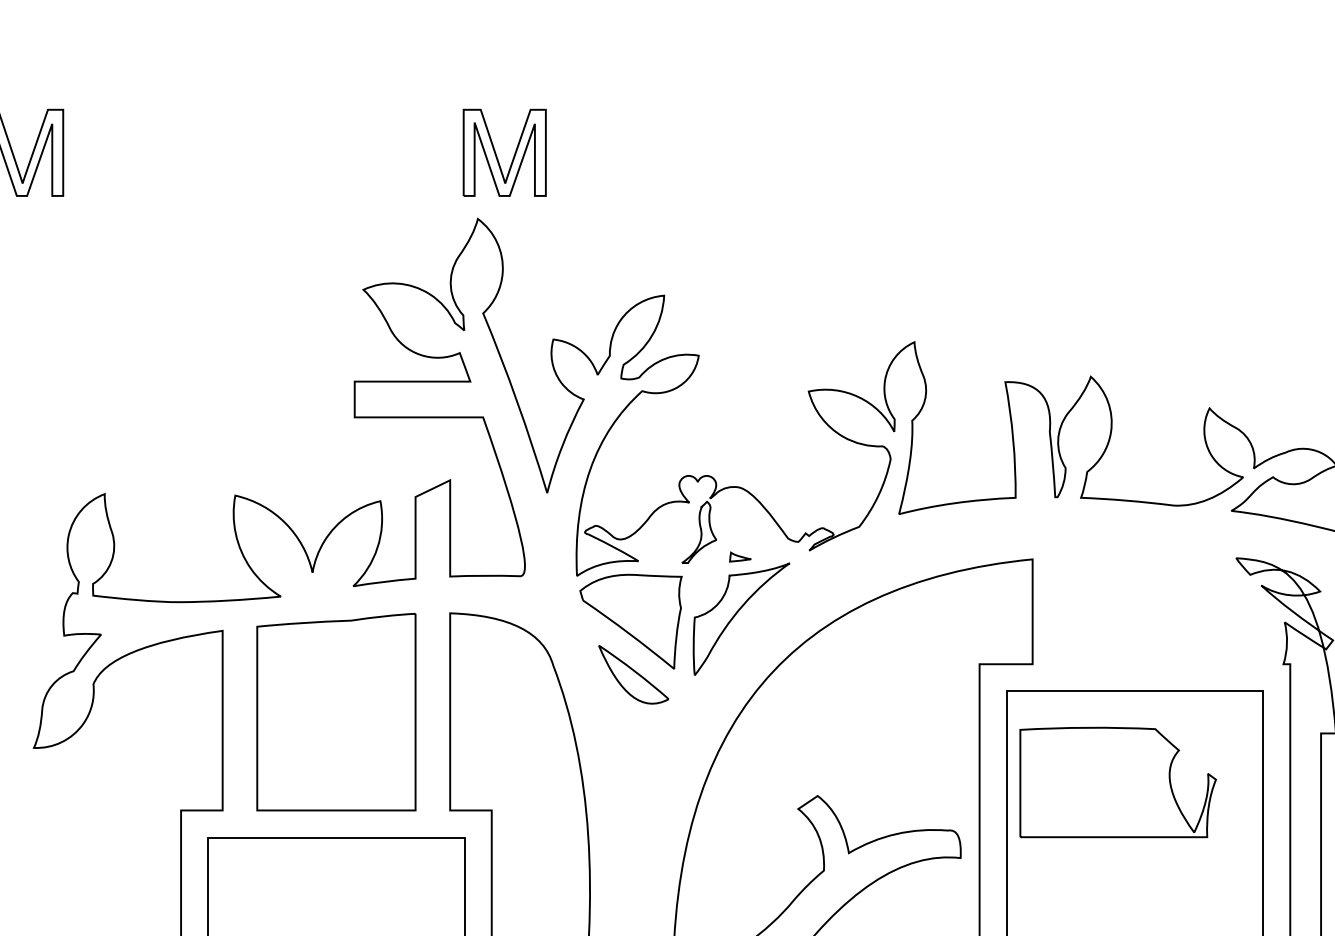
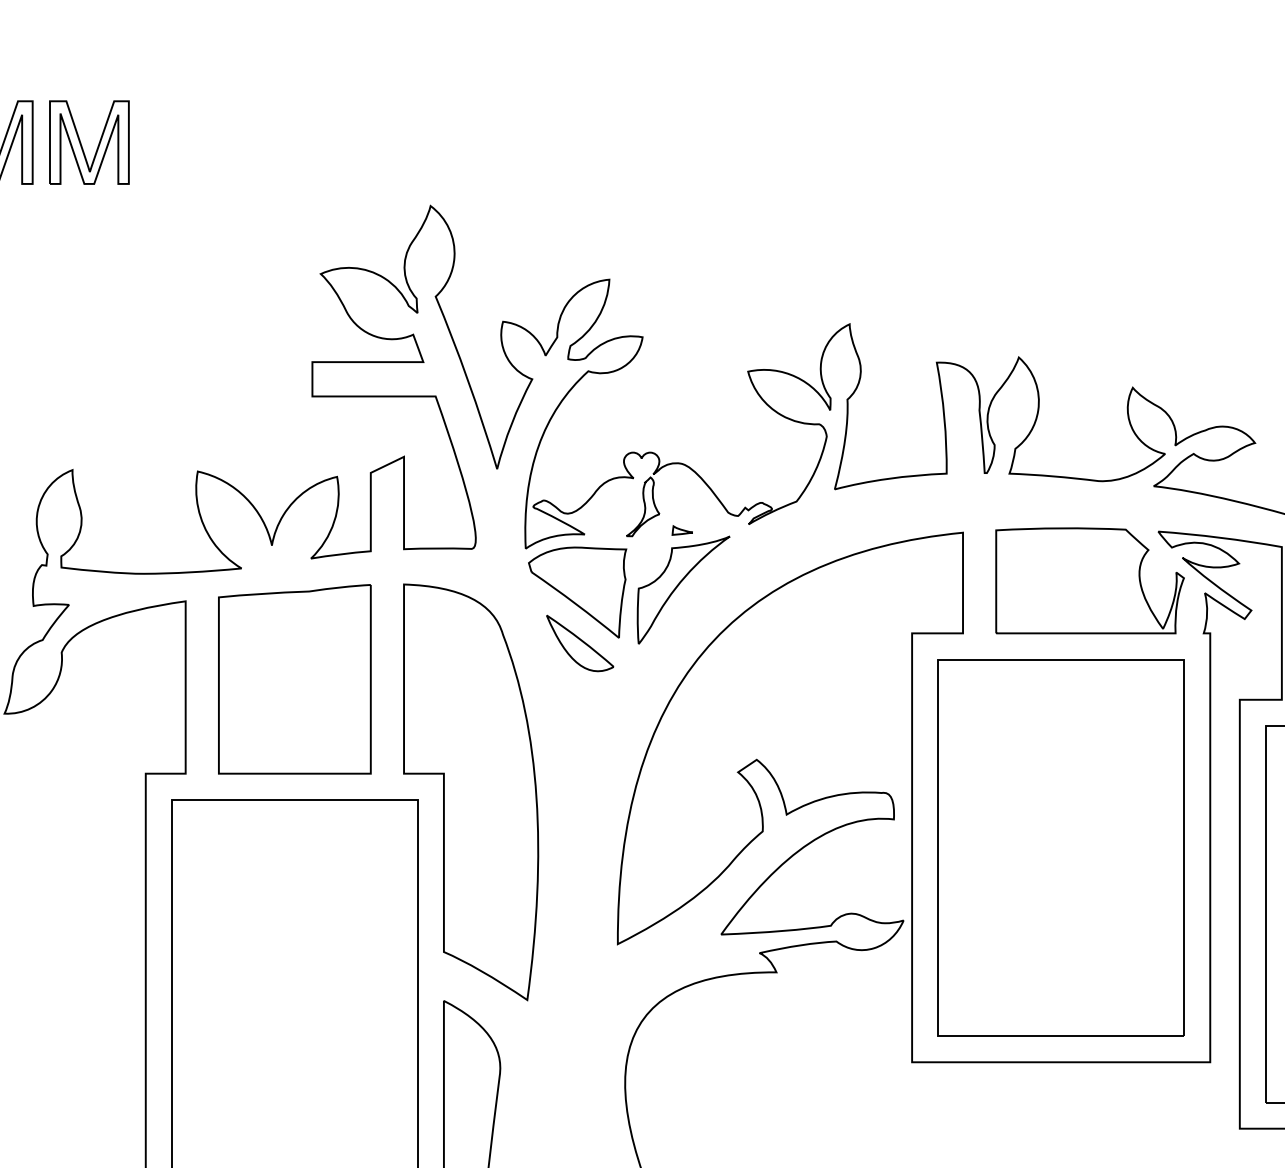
part: (497, 155) -> (82, 145), moved
part: (1117, 782) -> (1089, 580), moved

